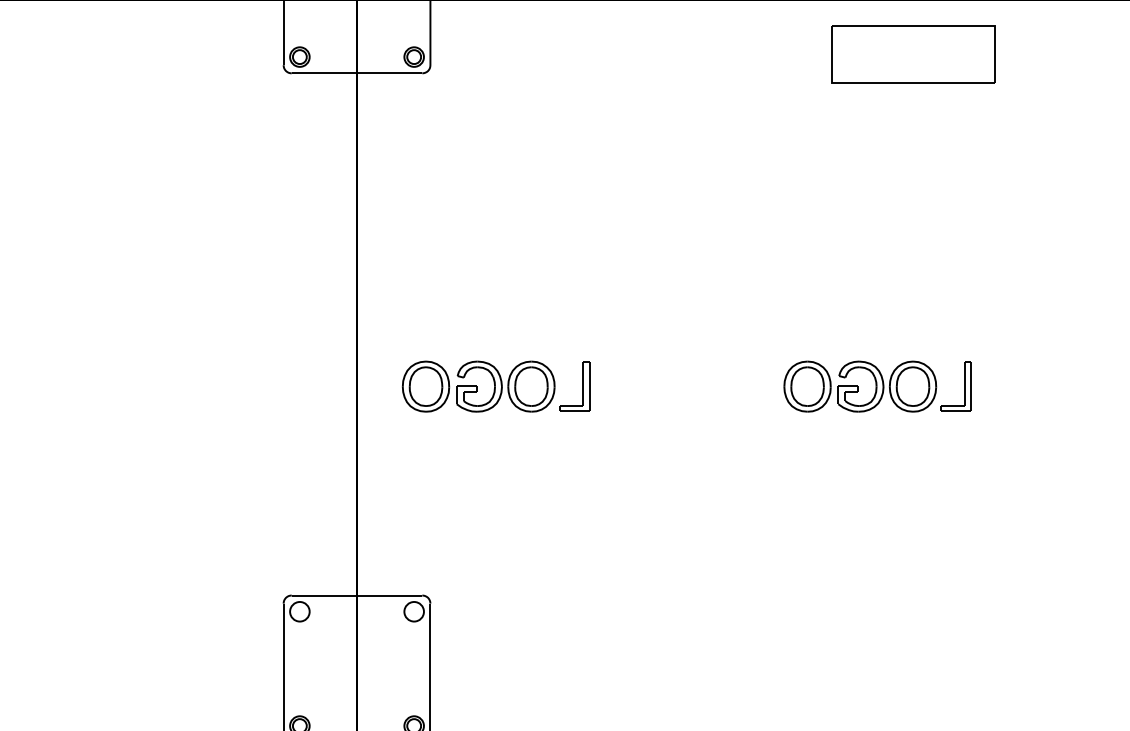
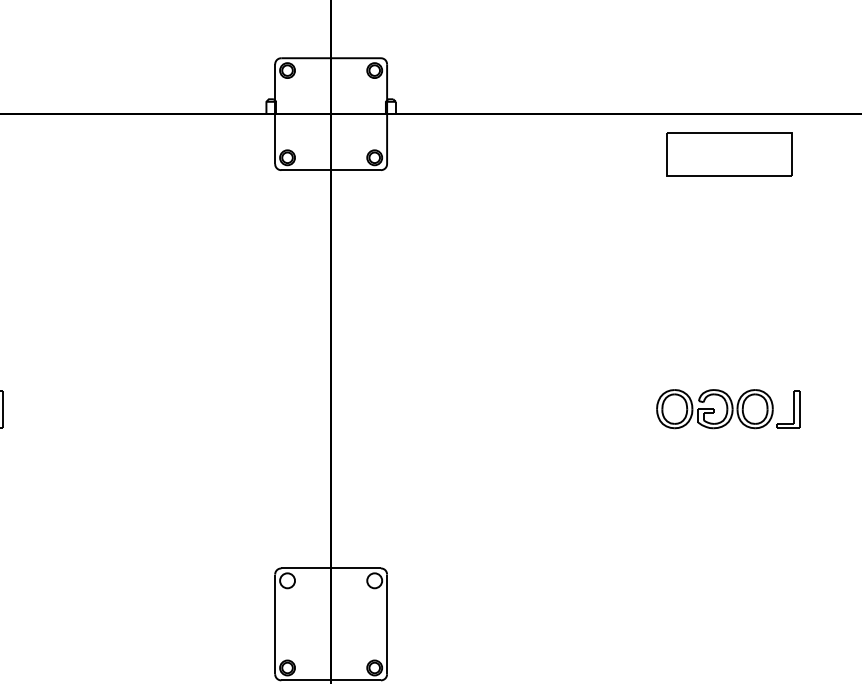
part: (913, 54) -> (729, 154), moved
part: (496, 387) -> (437, 409), removed

